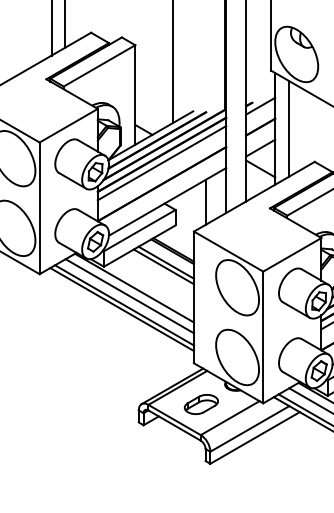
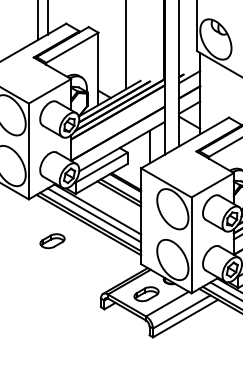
line: (289, 128) -> (210, 93), removed
line: (161, 163) -> (117, 118), removed
part: (72, 332) -> (52, 241), added

